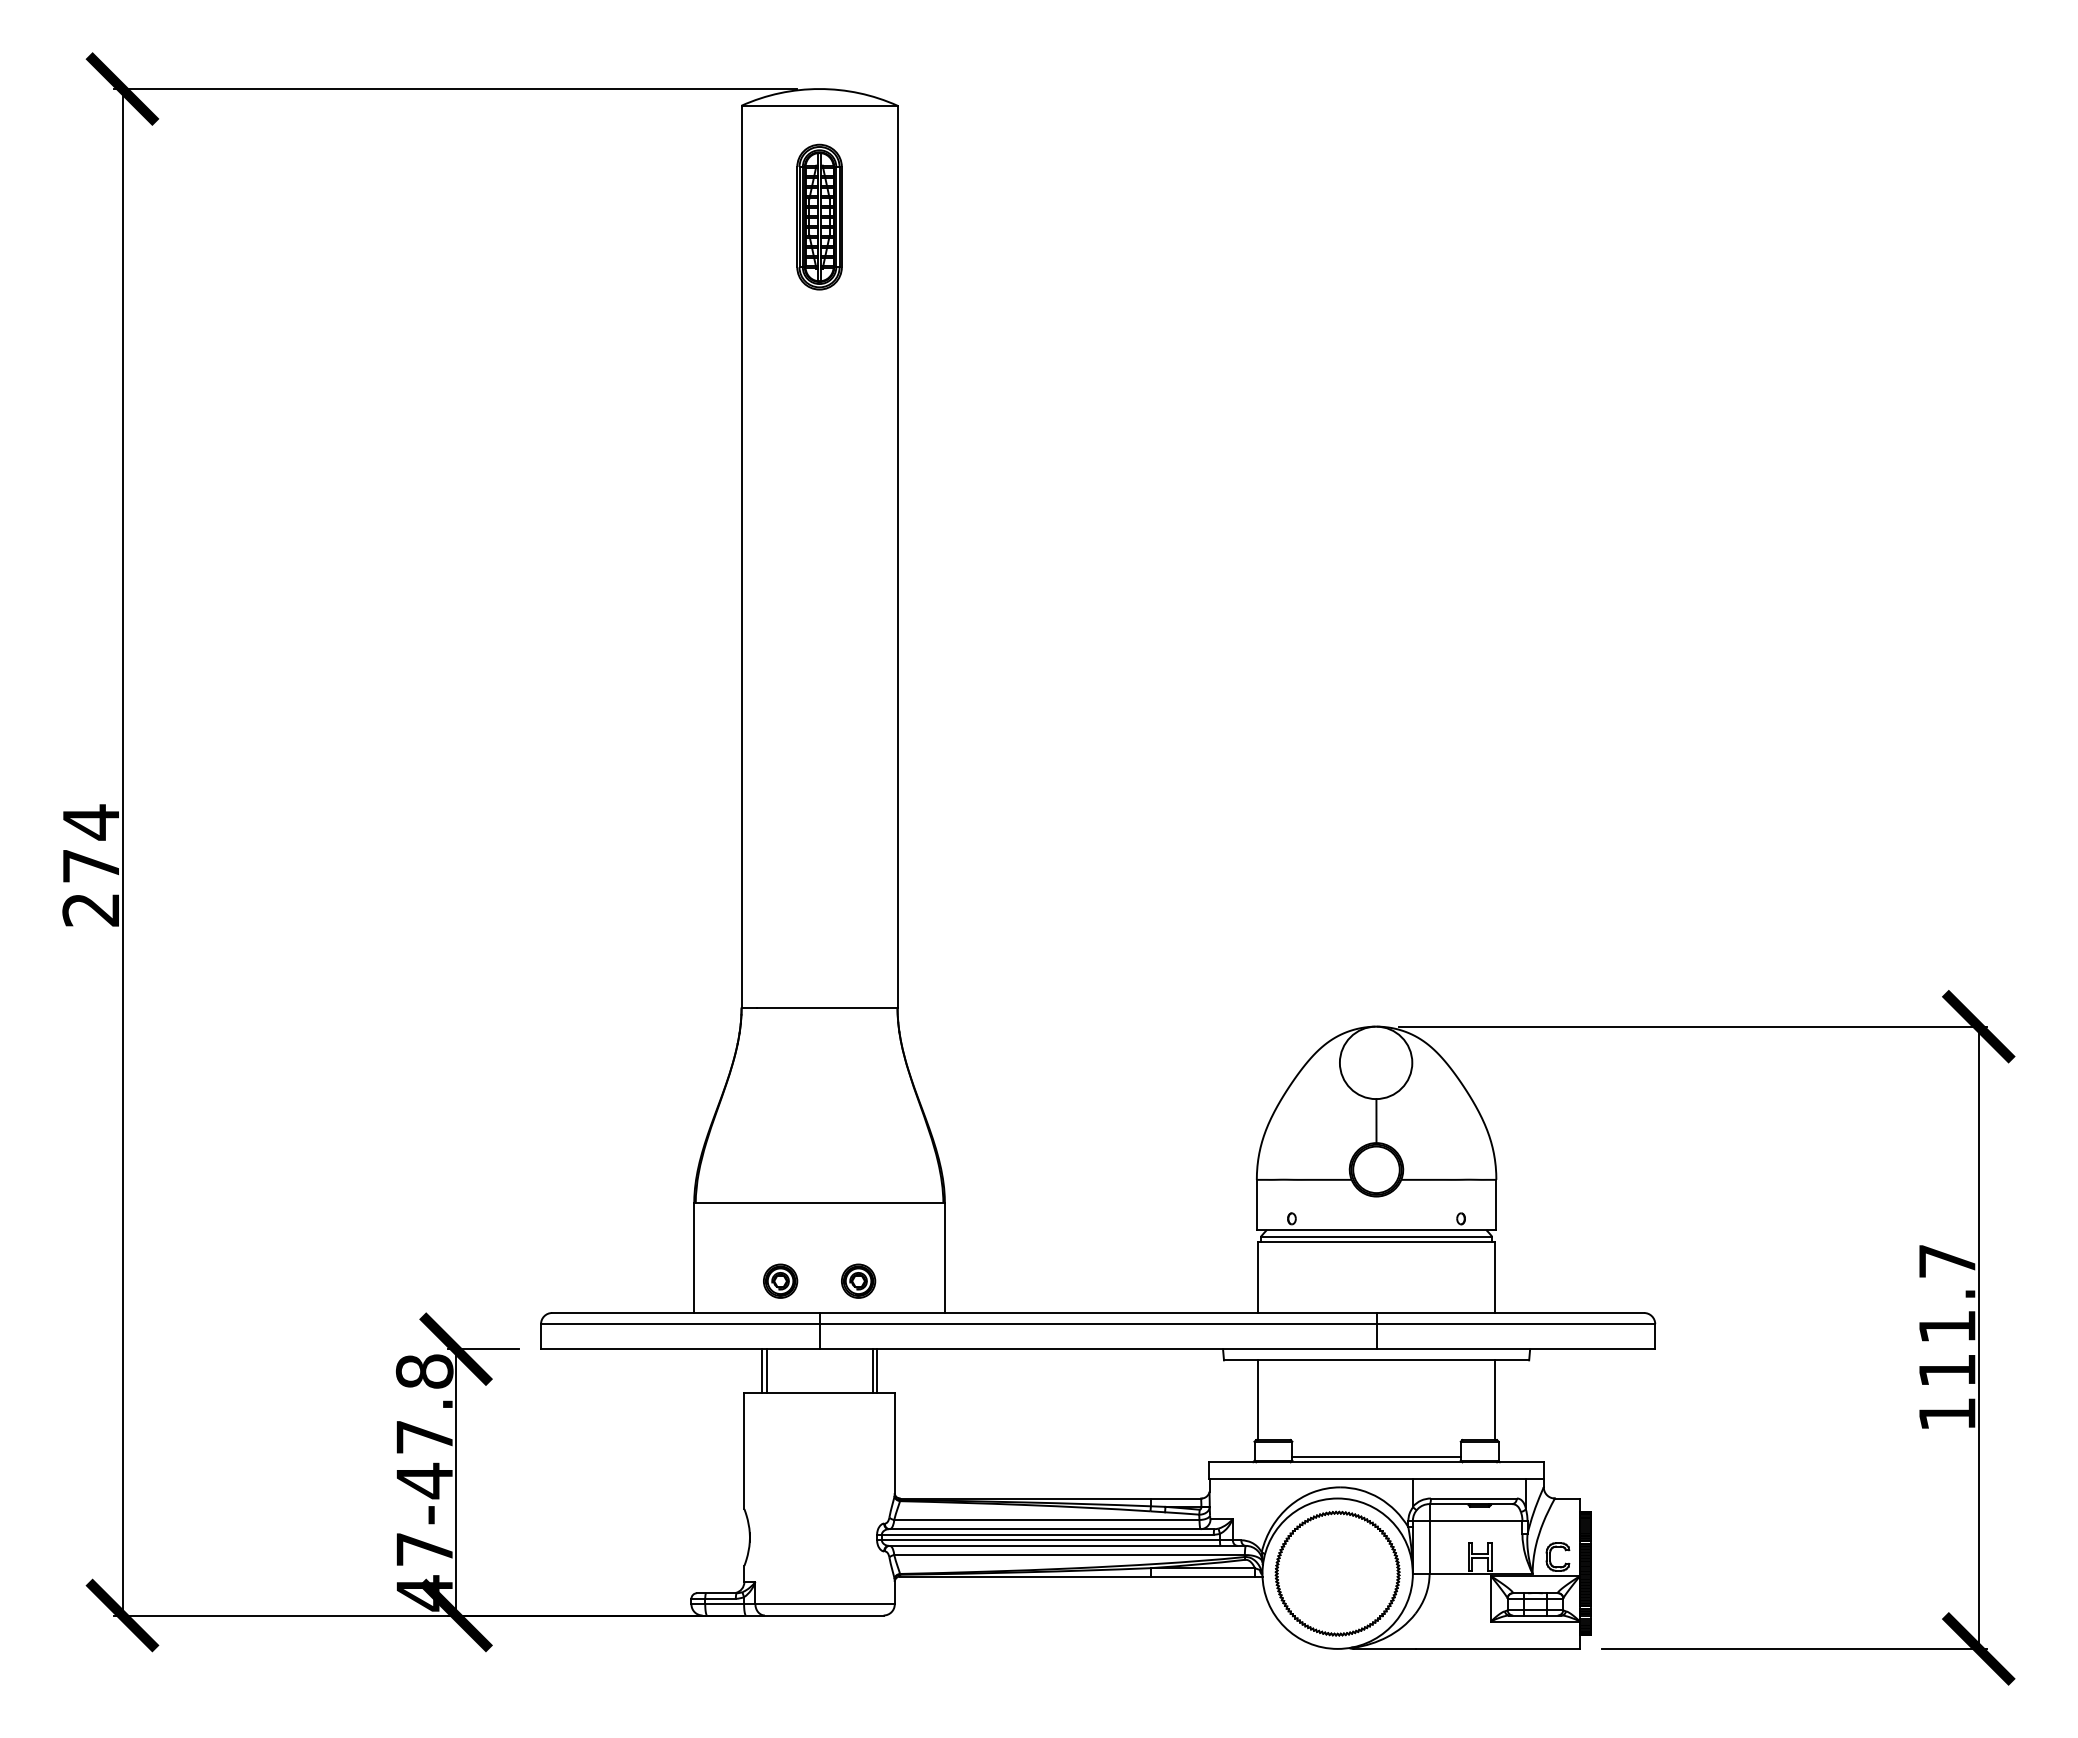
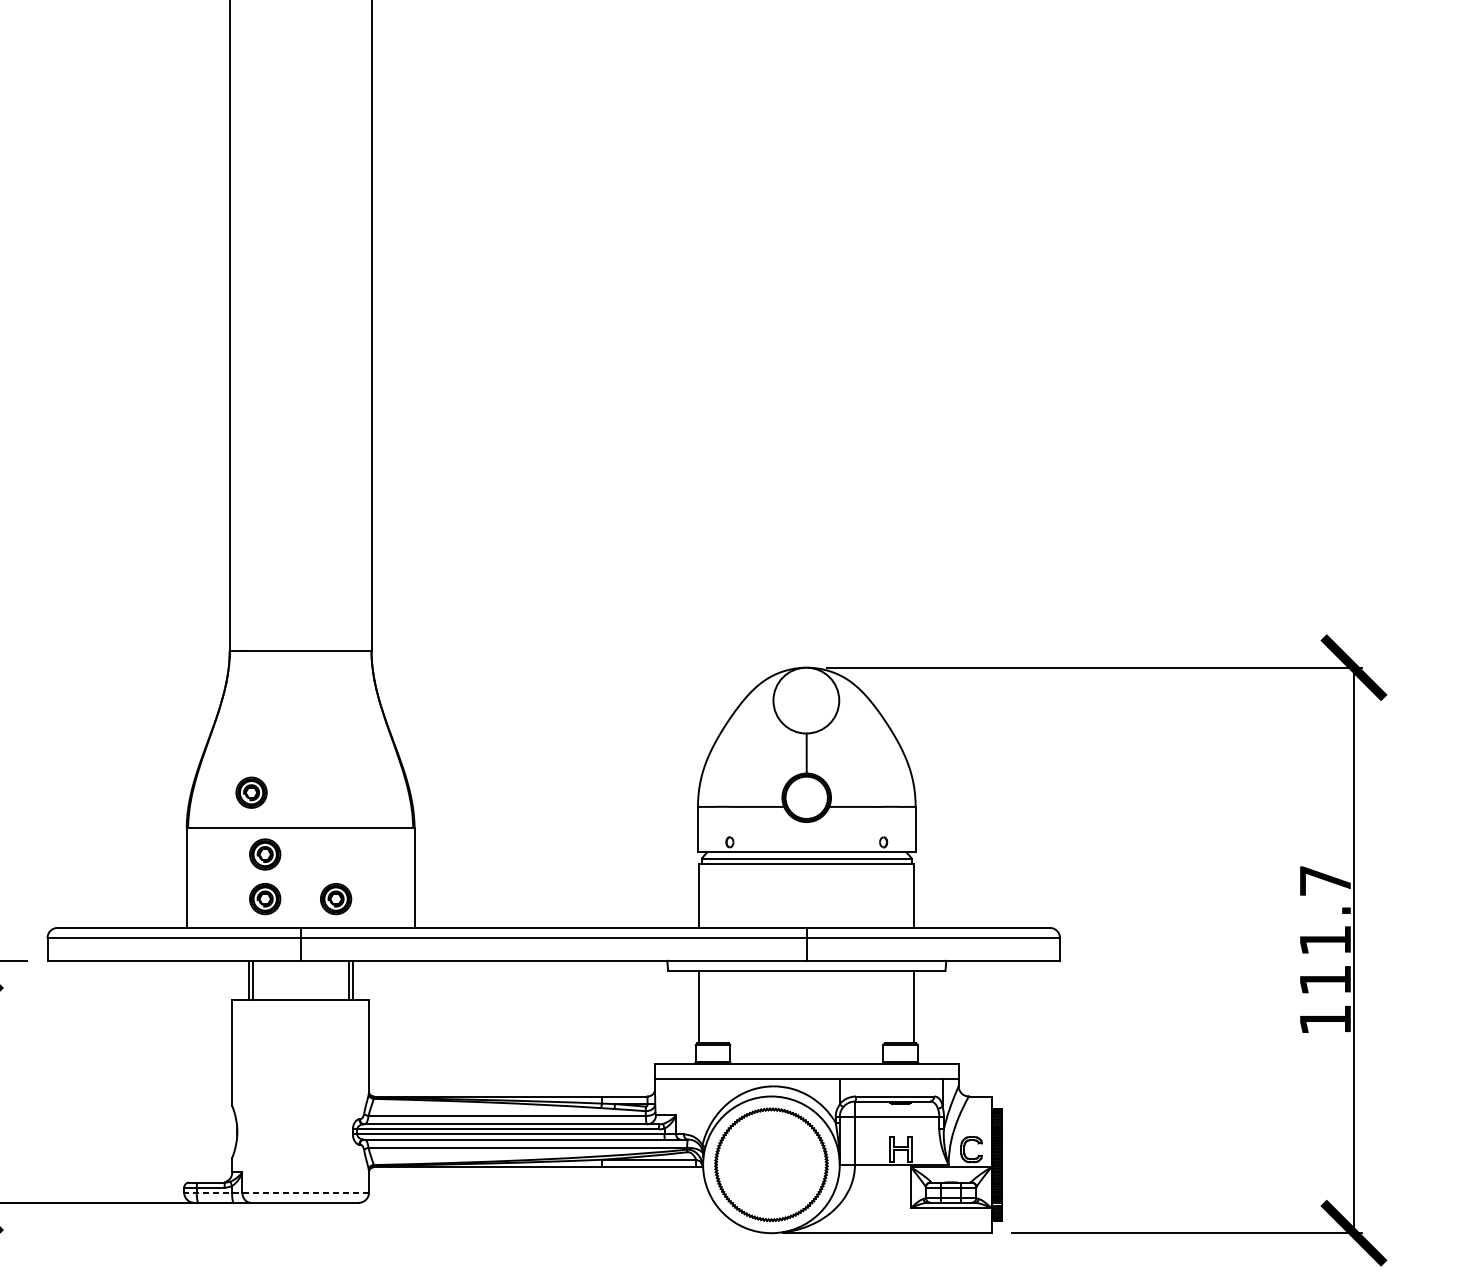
part: (765, 1163) -> (251, 792), added
part: (780, 1231) -> (265, 853), added
line: (1376, 1456) -> (806, 1058), removed
line: (793, 1604) -> (276, 1192), solid -> dashed

